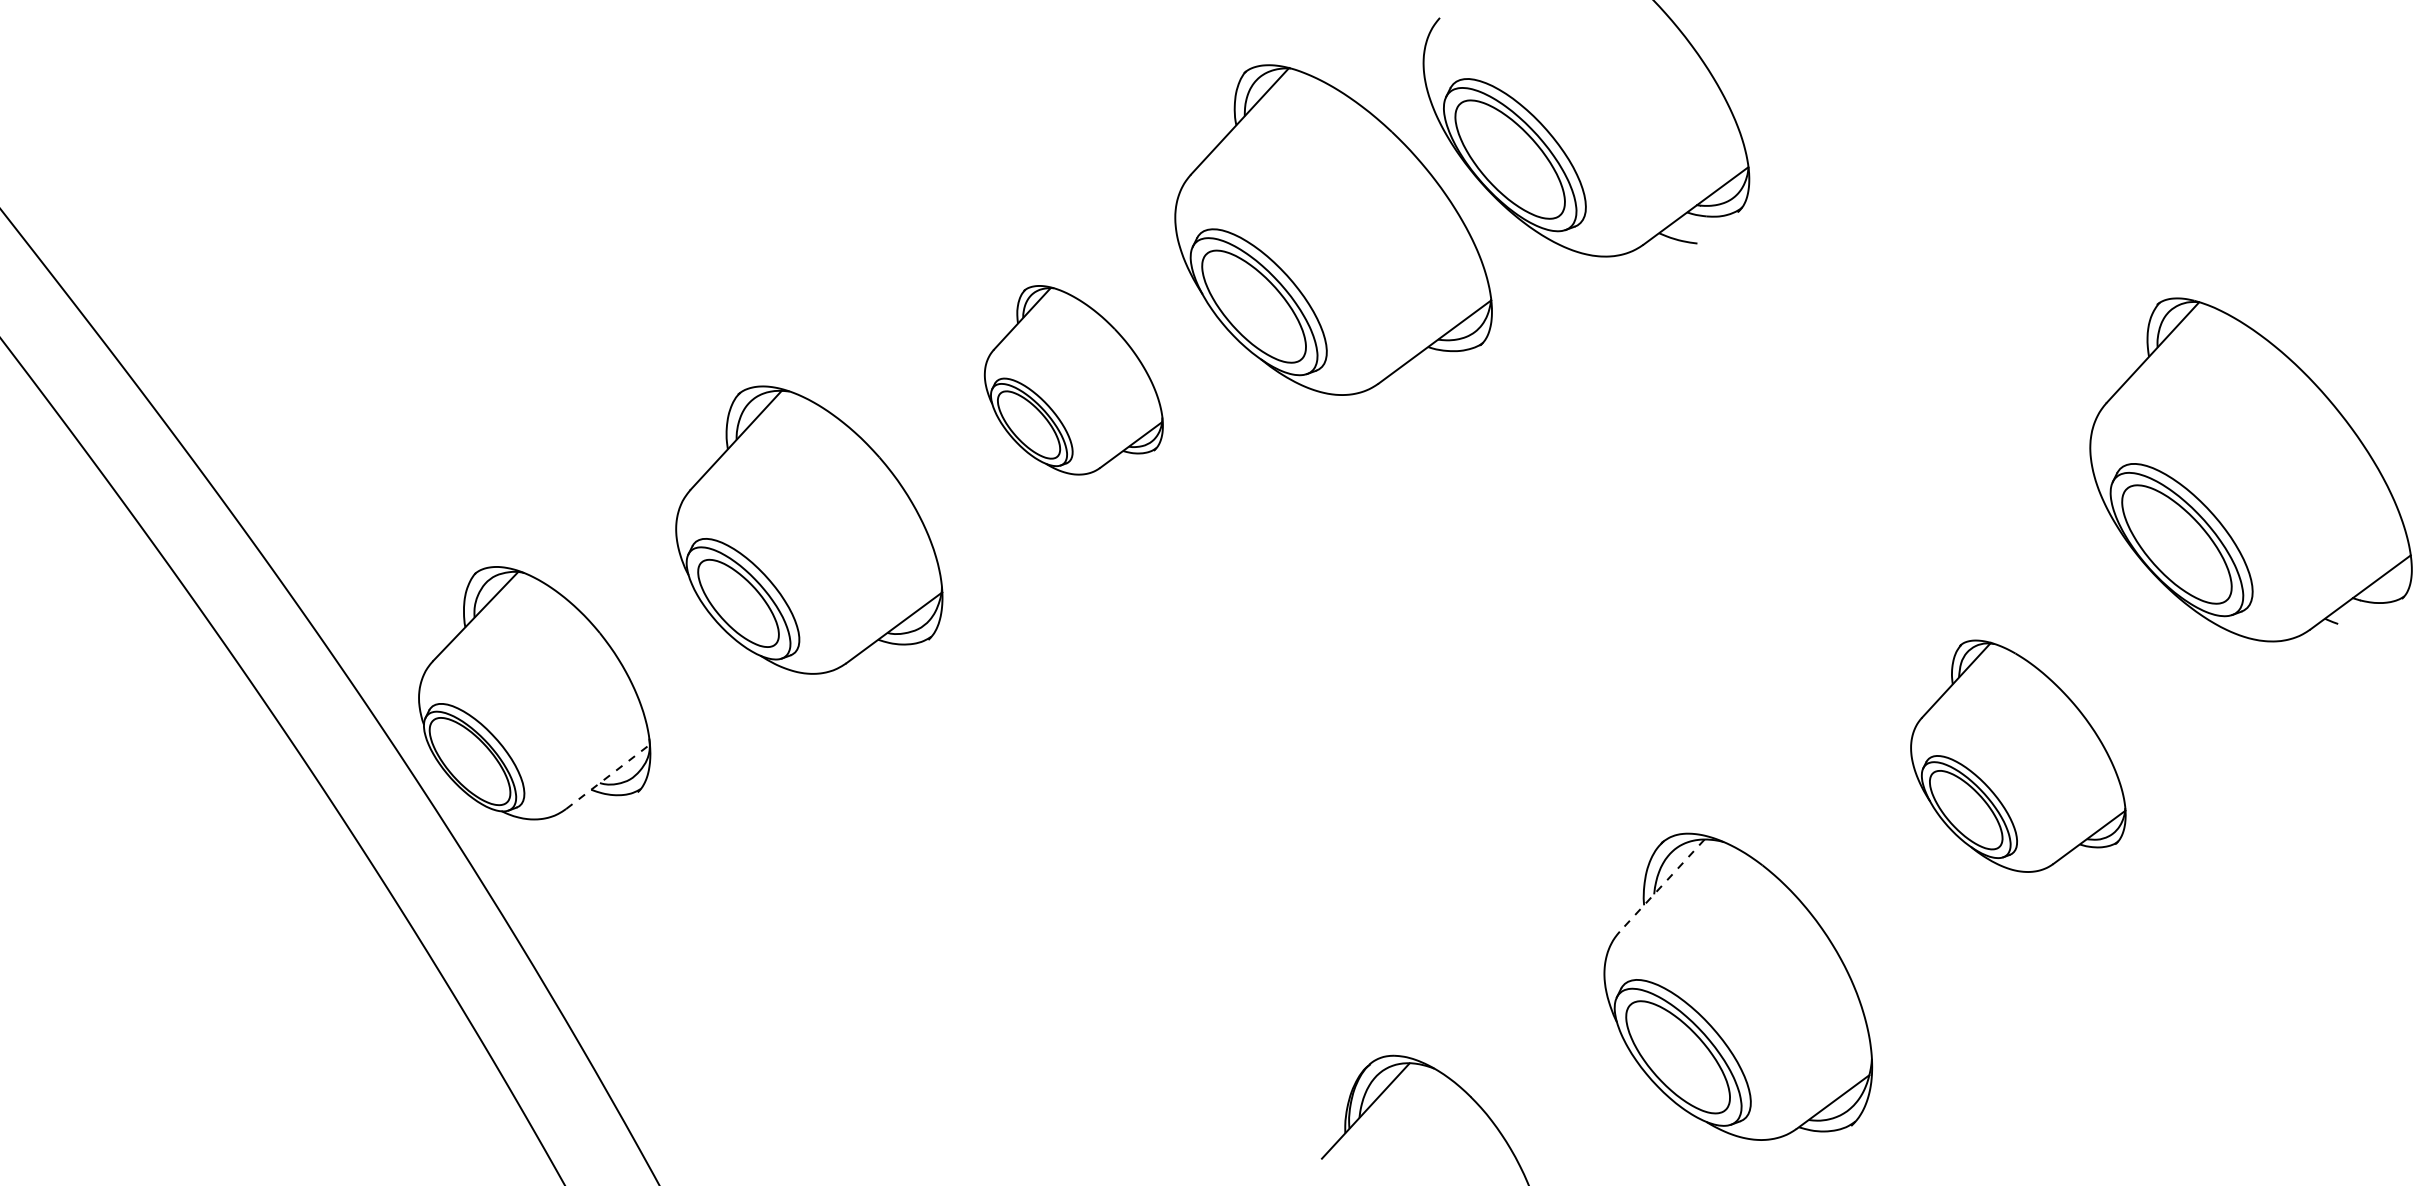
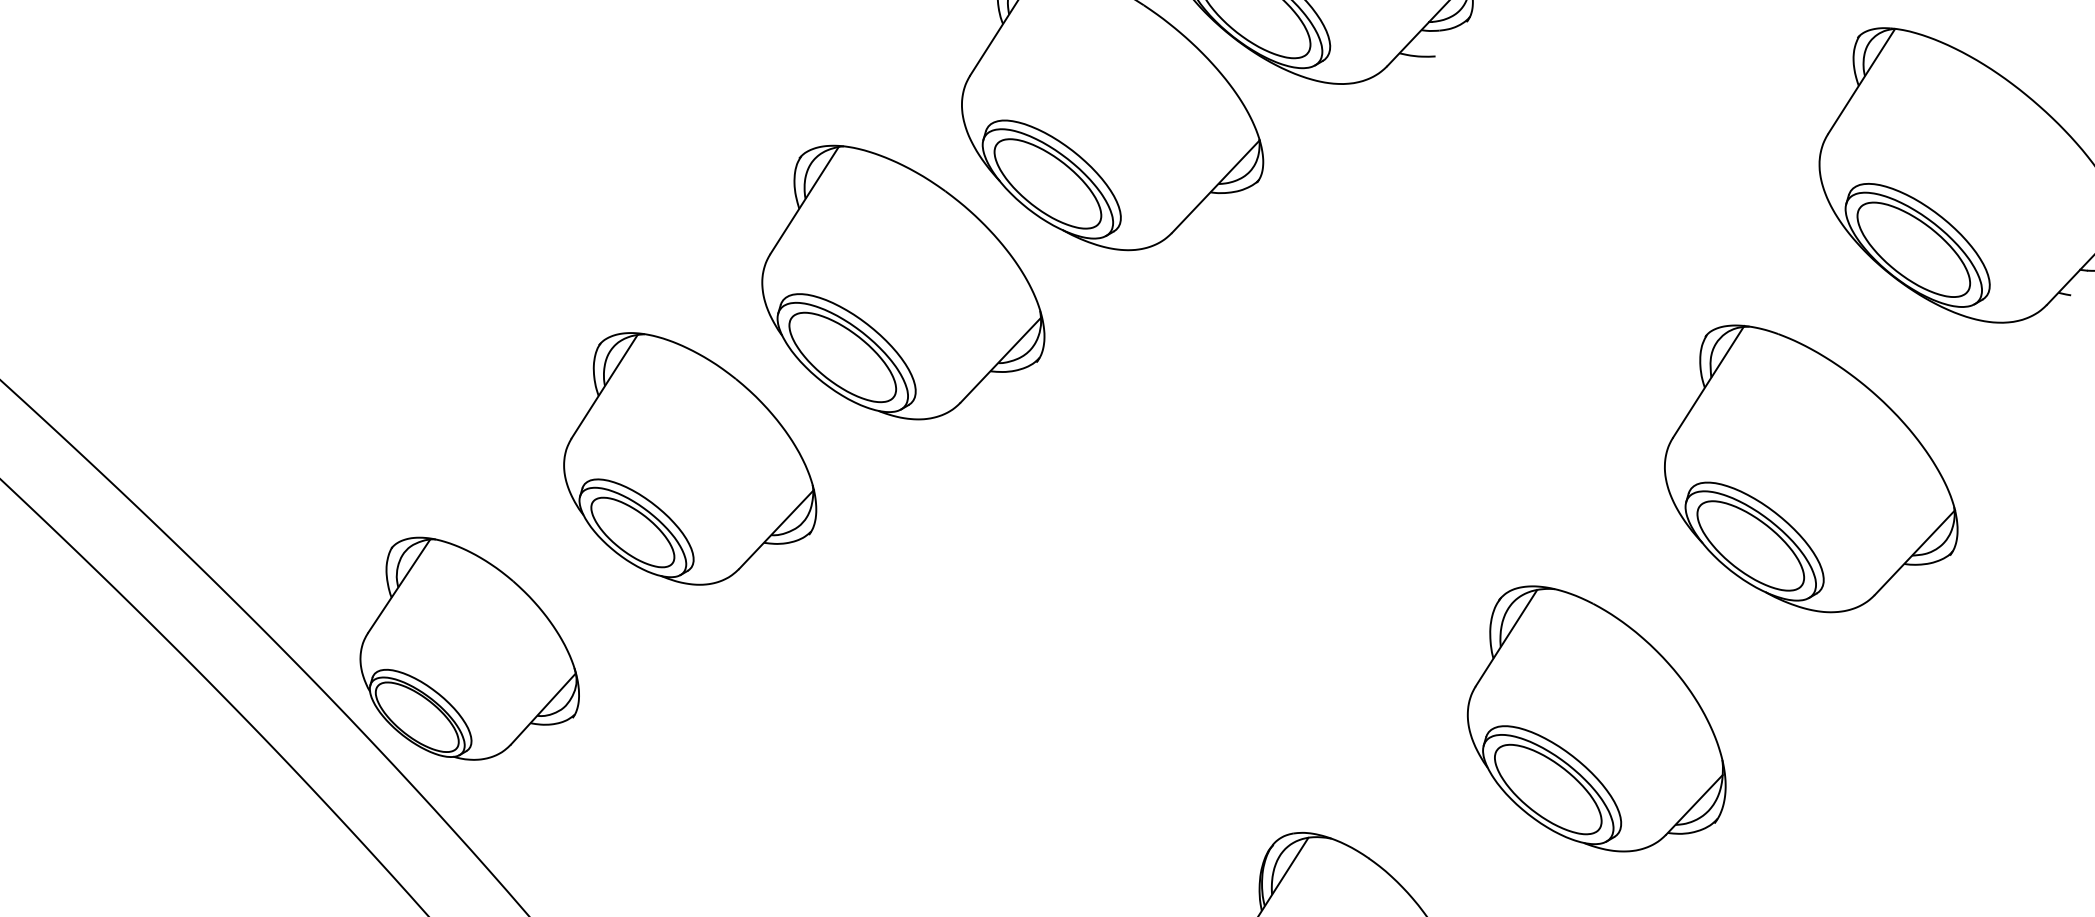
part: (1073, 380) -> (897, 279), size x1.67
part: (2018, 756) -> (1805, 465), size x1.43
line: (607, 776) -> (542, 708), dashed -> solid
line: (1662, 885) -> (1506, 637), dashed -> solid

